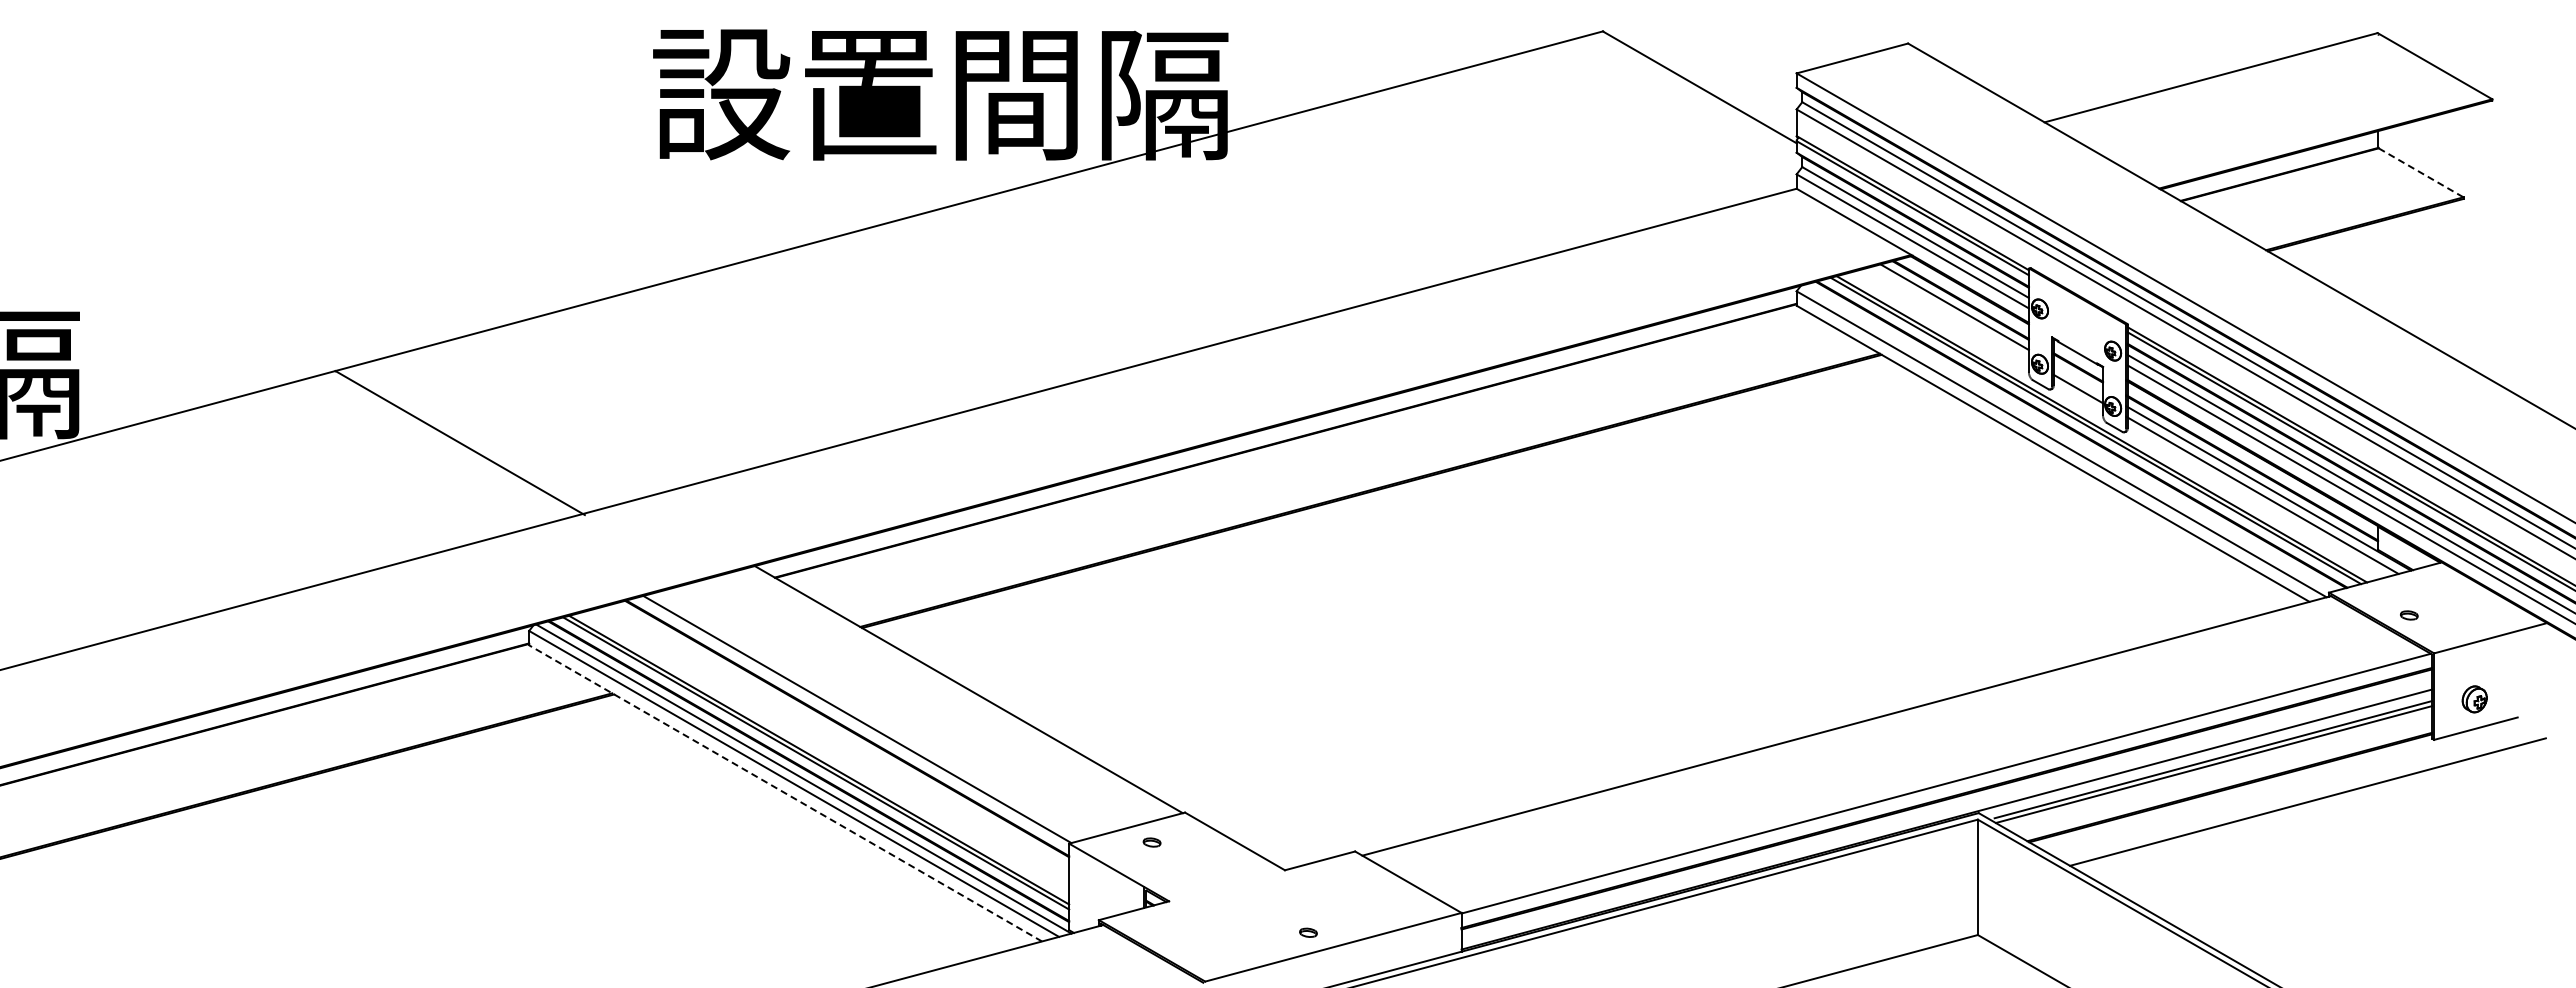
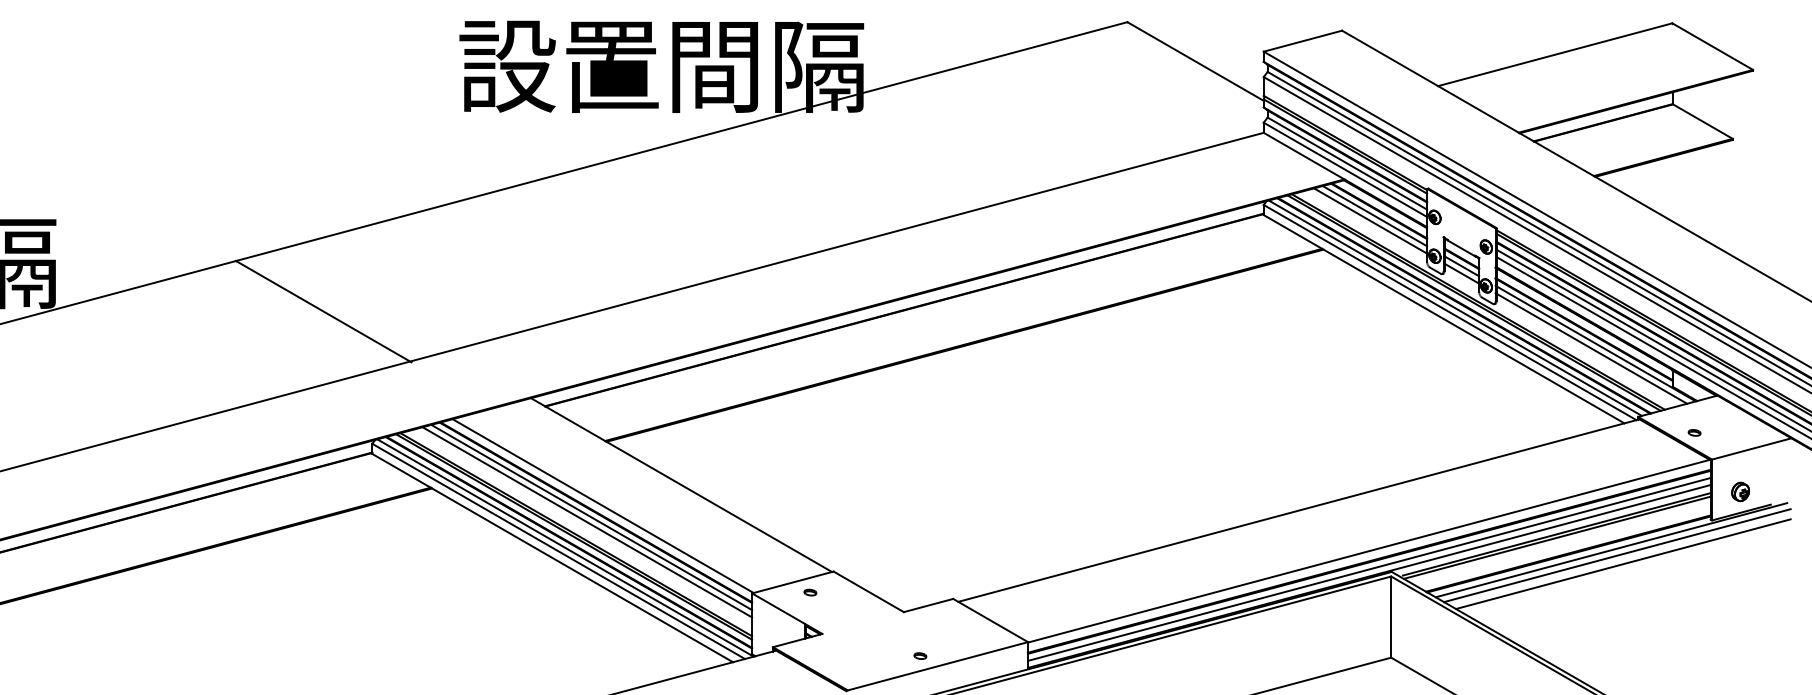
line: (2421, 172) -> (1703, 121), dashed -> solid
line: (1948, 313) -> (1370, 220), added
line: (2077, 378) -> (1461, 266), added
line: (2068, 438) -> (1454, 308), added
line: (841, 735) -> (591, 517), added
line: (834, 742) -> (587, 522), added
line: (2290, 782) -> (1611, 550), added
line: (2299, 789) -> (1617, 555), added
line: (785, 793) -> (552, 558), dashed -> solid
line: (1946, 809) -> (1369, 569), added

